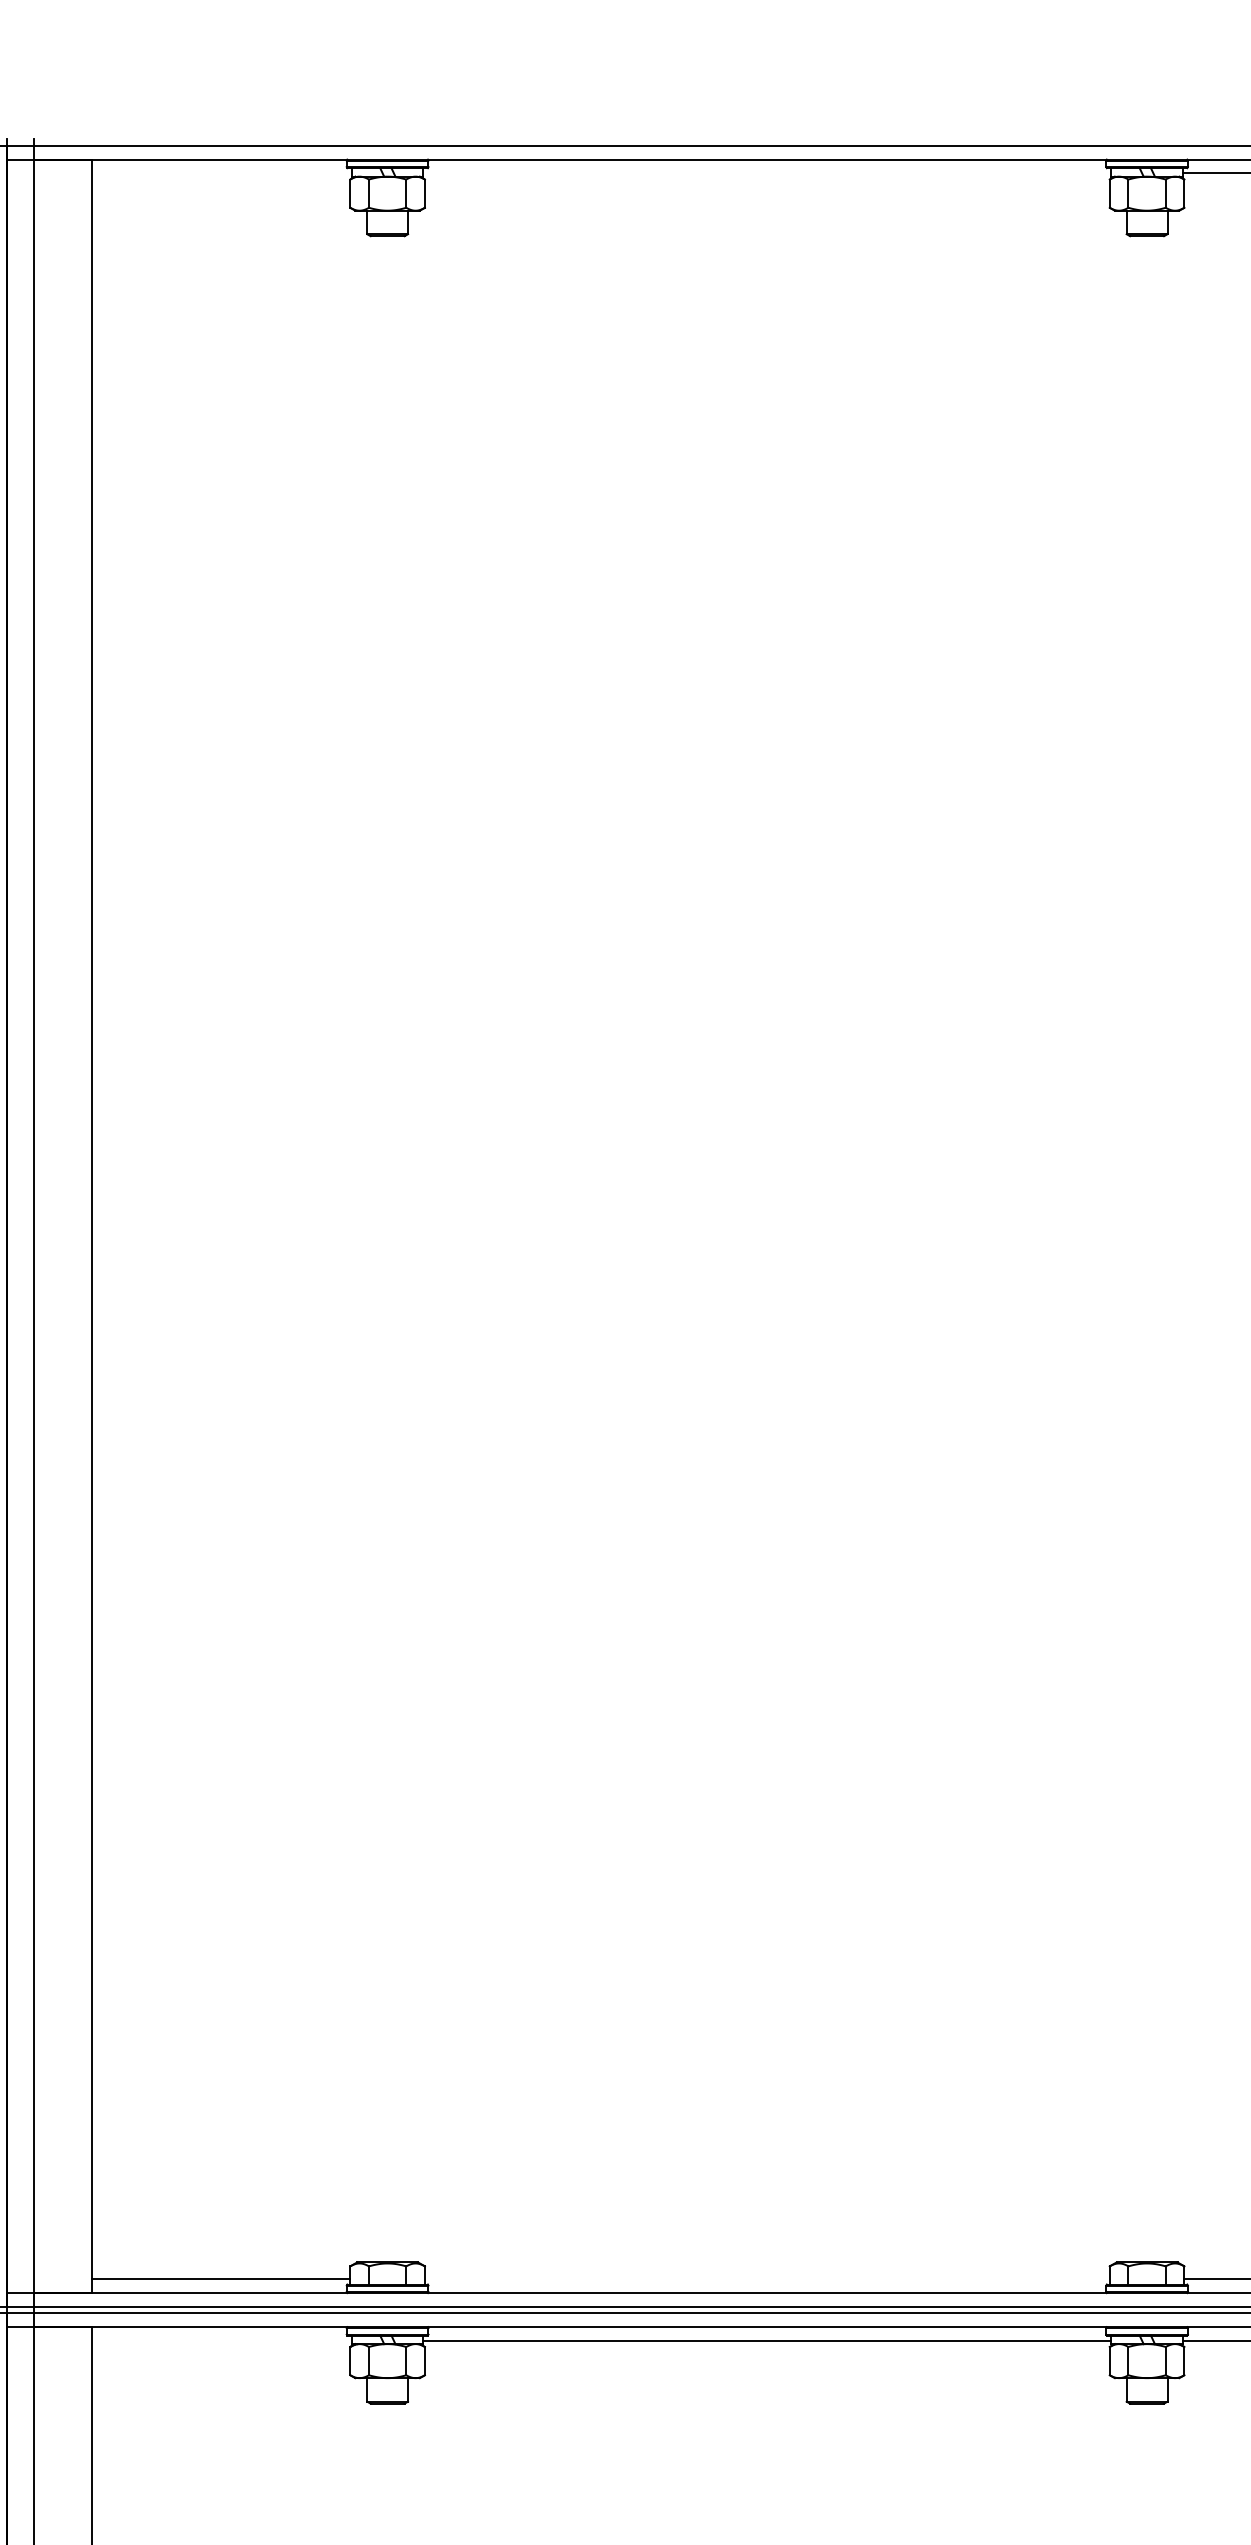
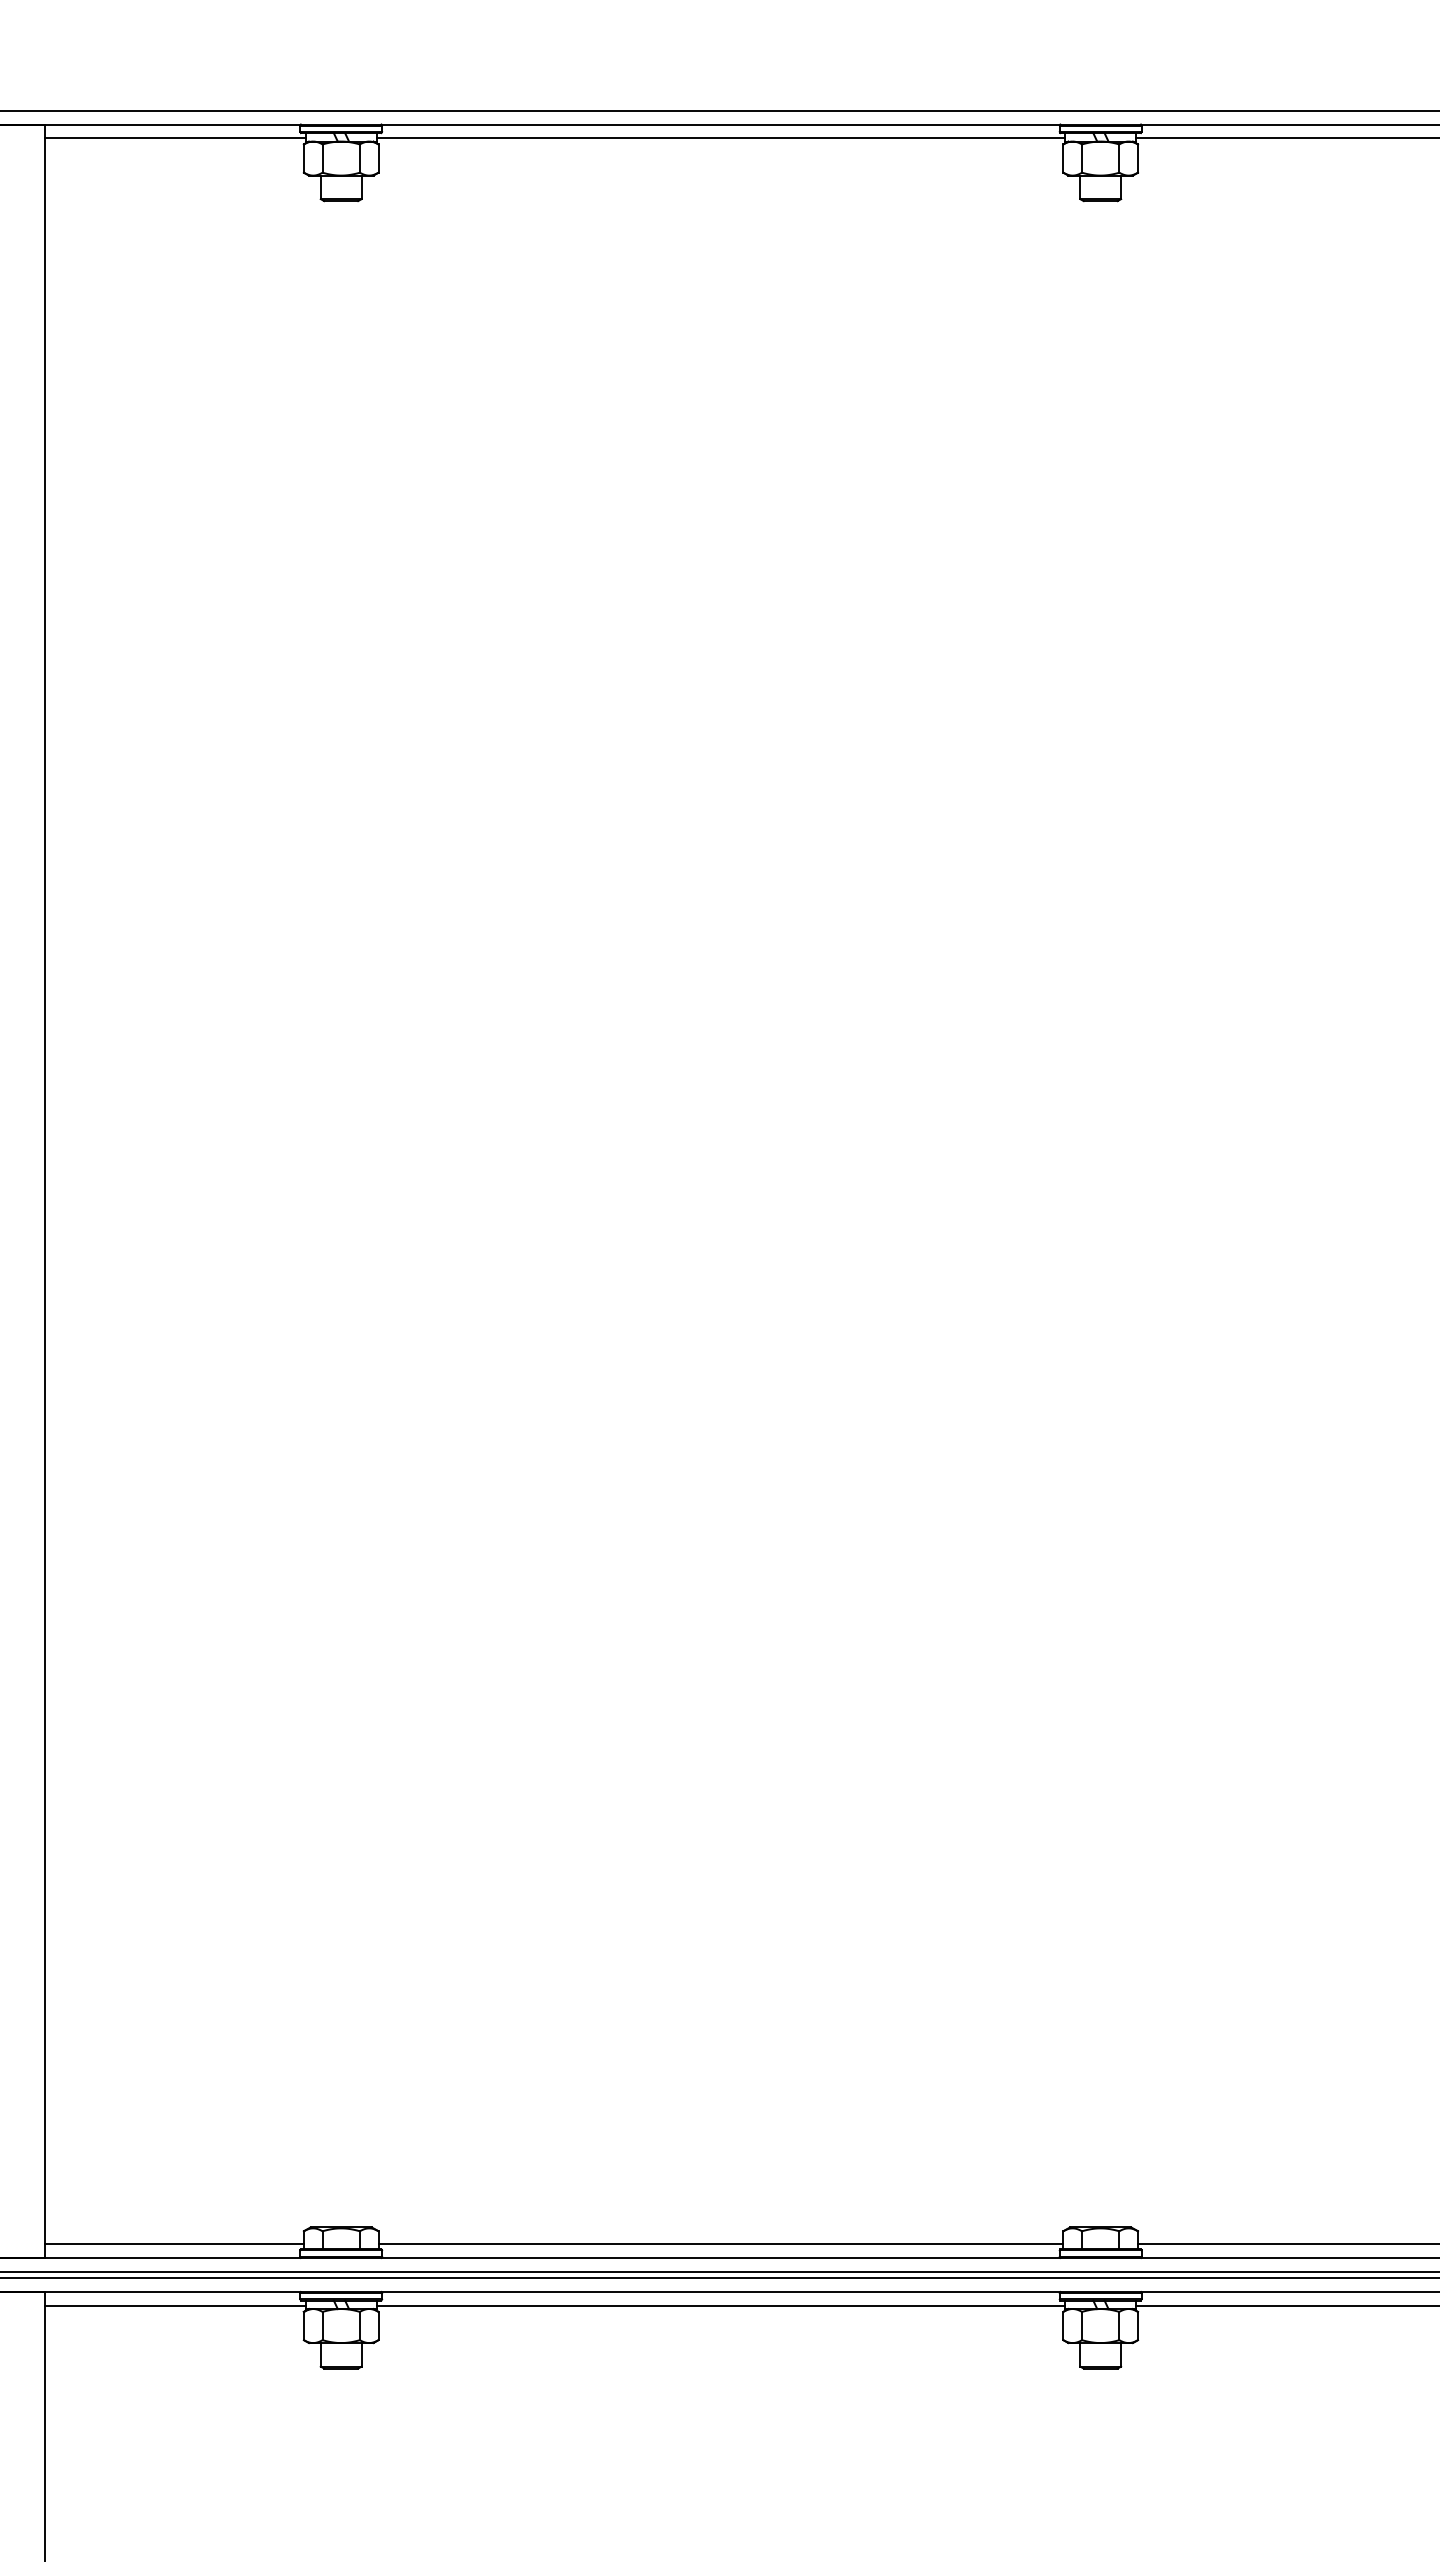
line: (221, 173) -> (175, 138), added
line: (766, 173) -> (720, 138), added
line: (766, 2279) -> (720, 2244), added
line: (221, 2340) -> (175, 2305), added

